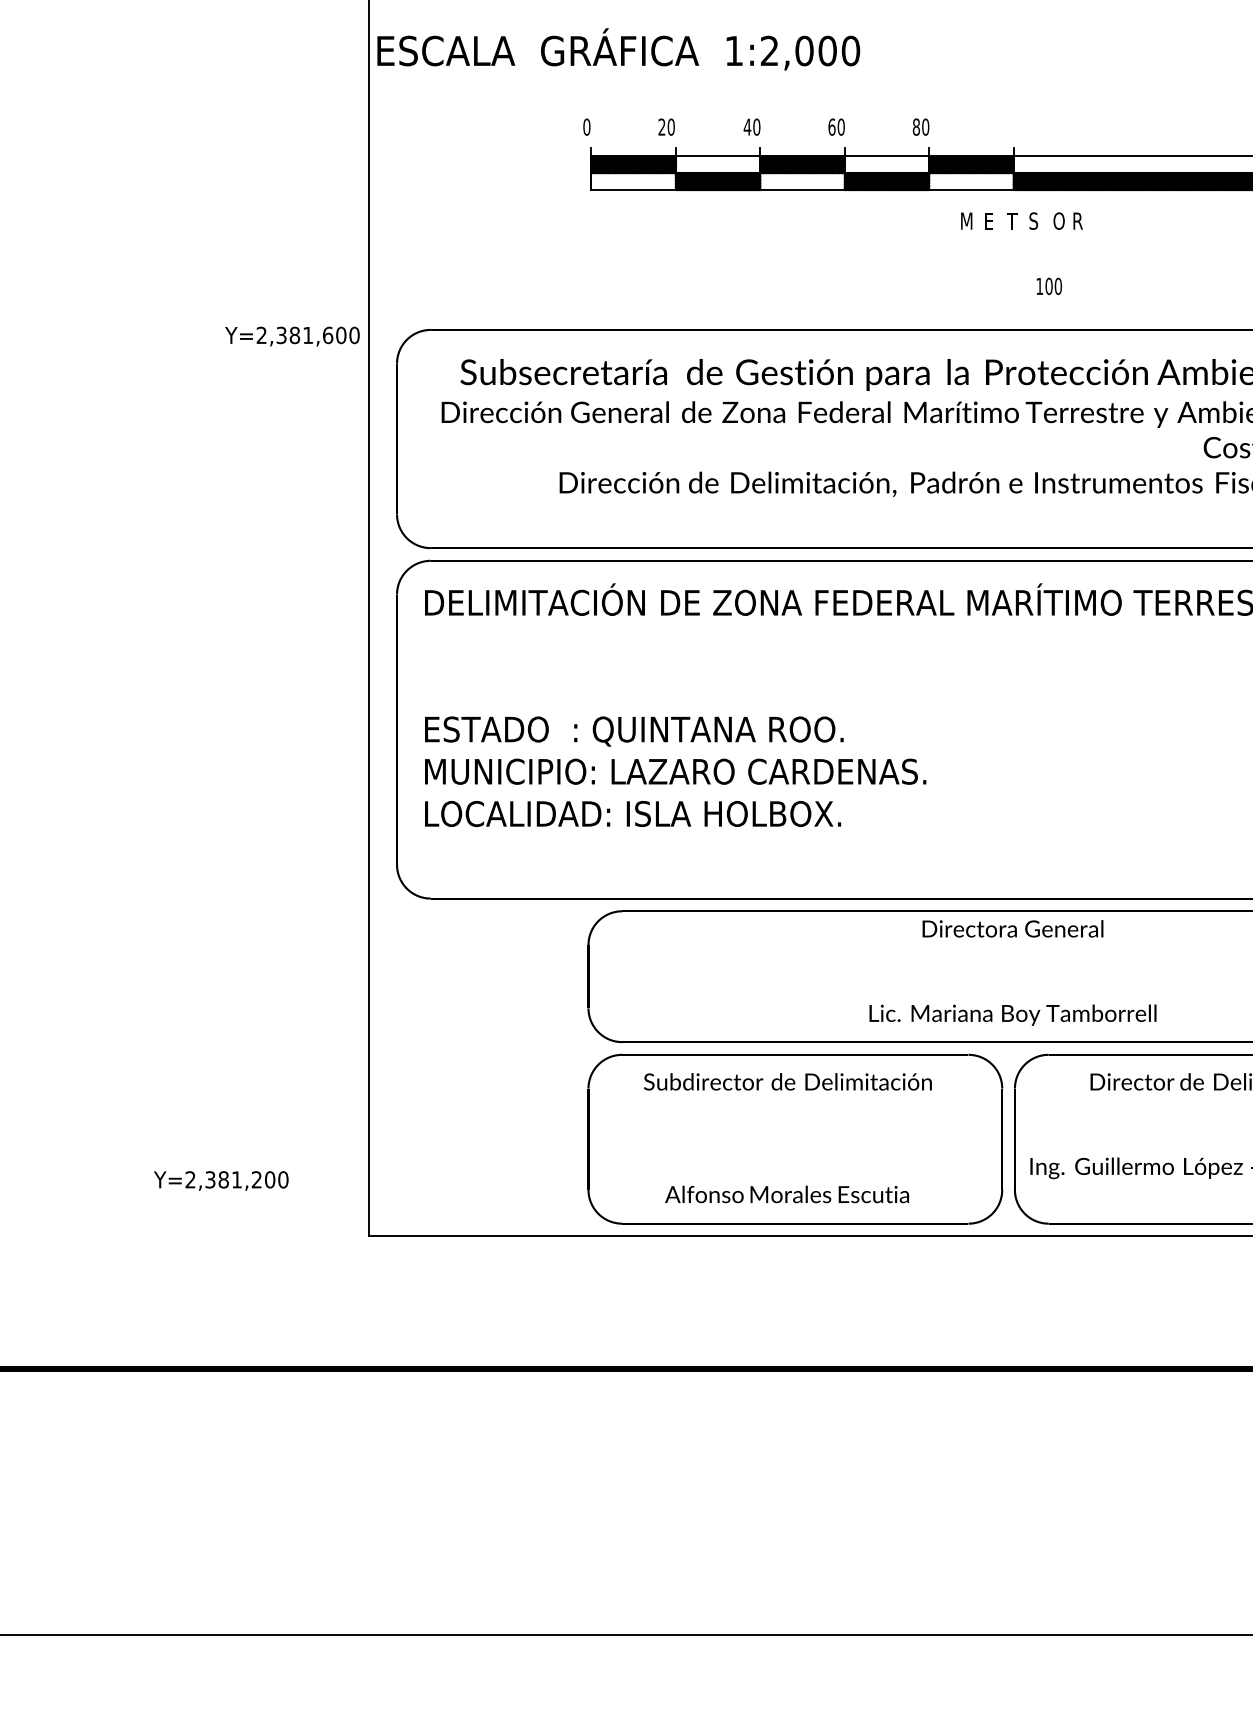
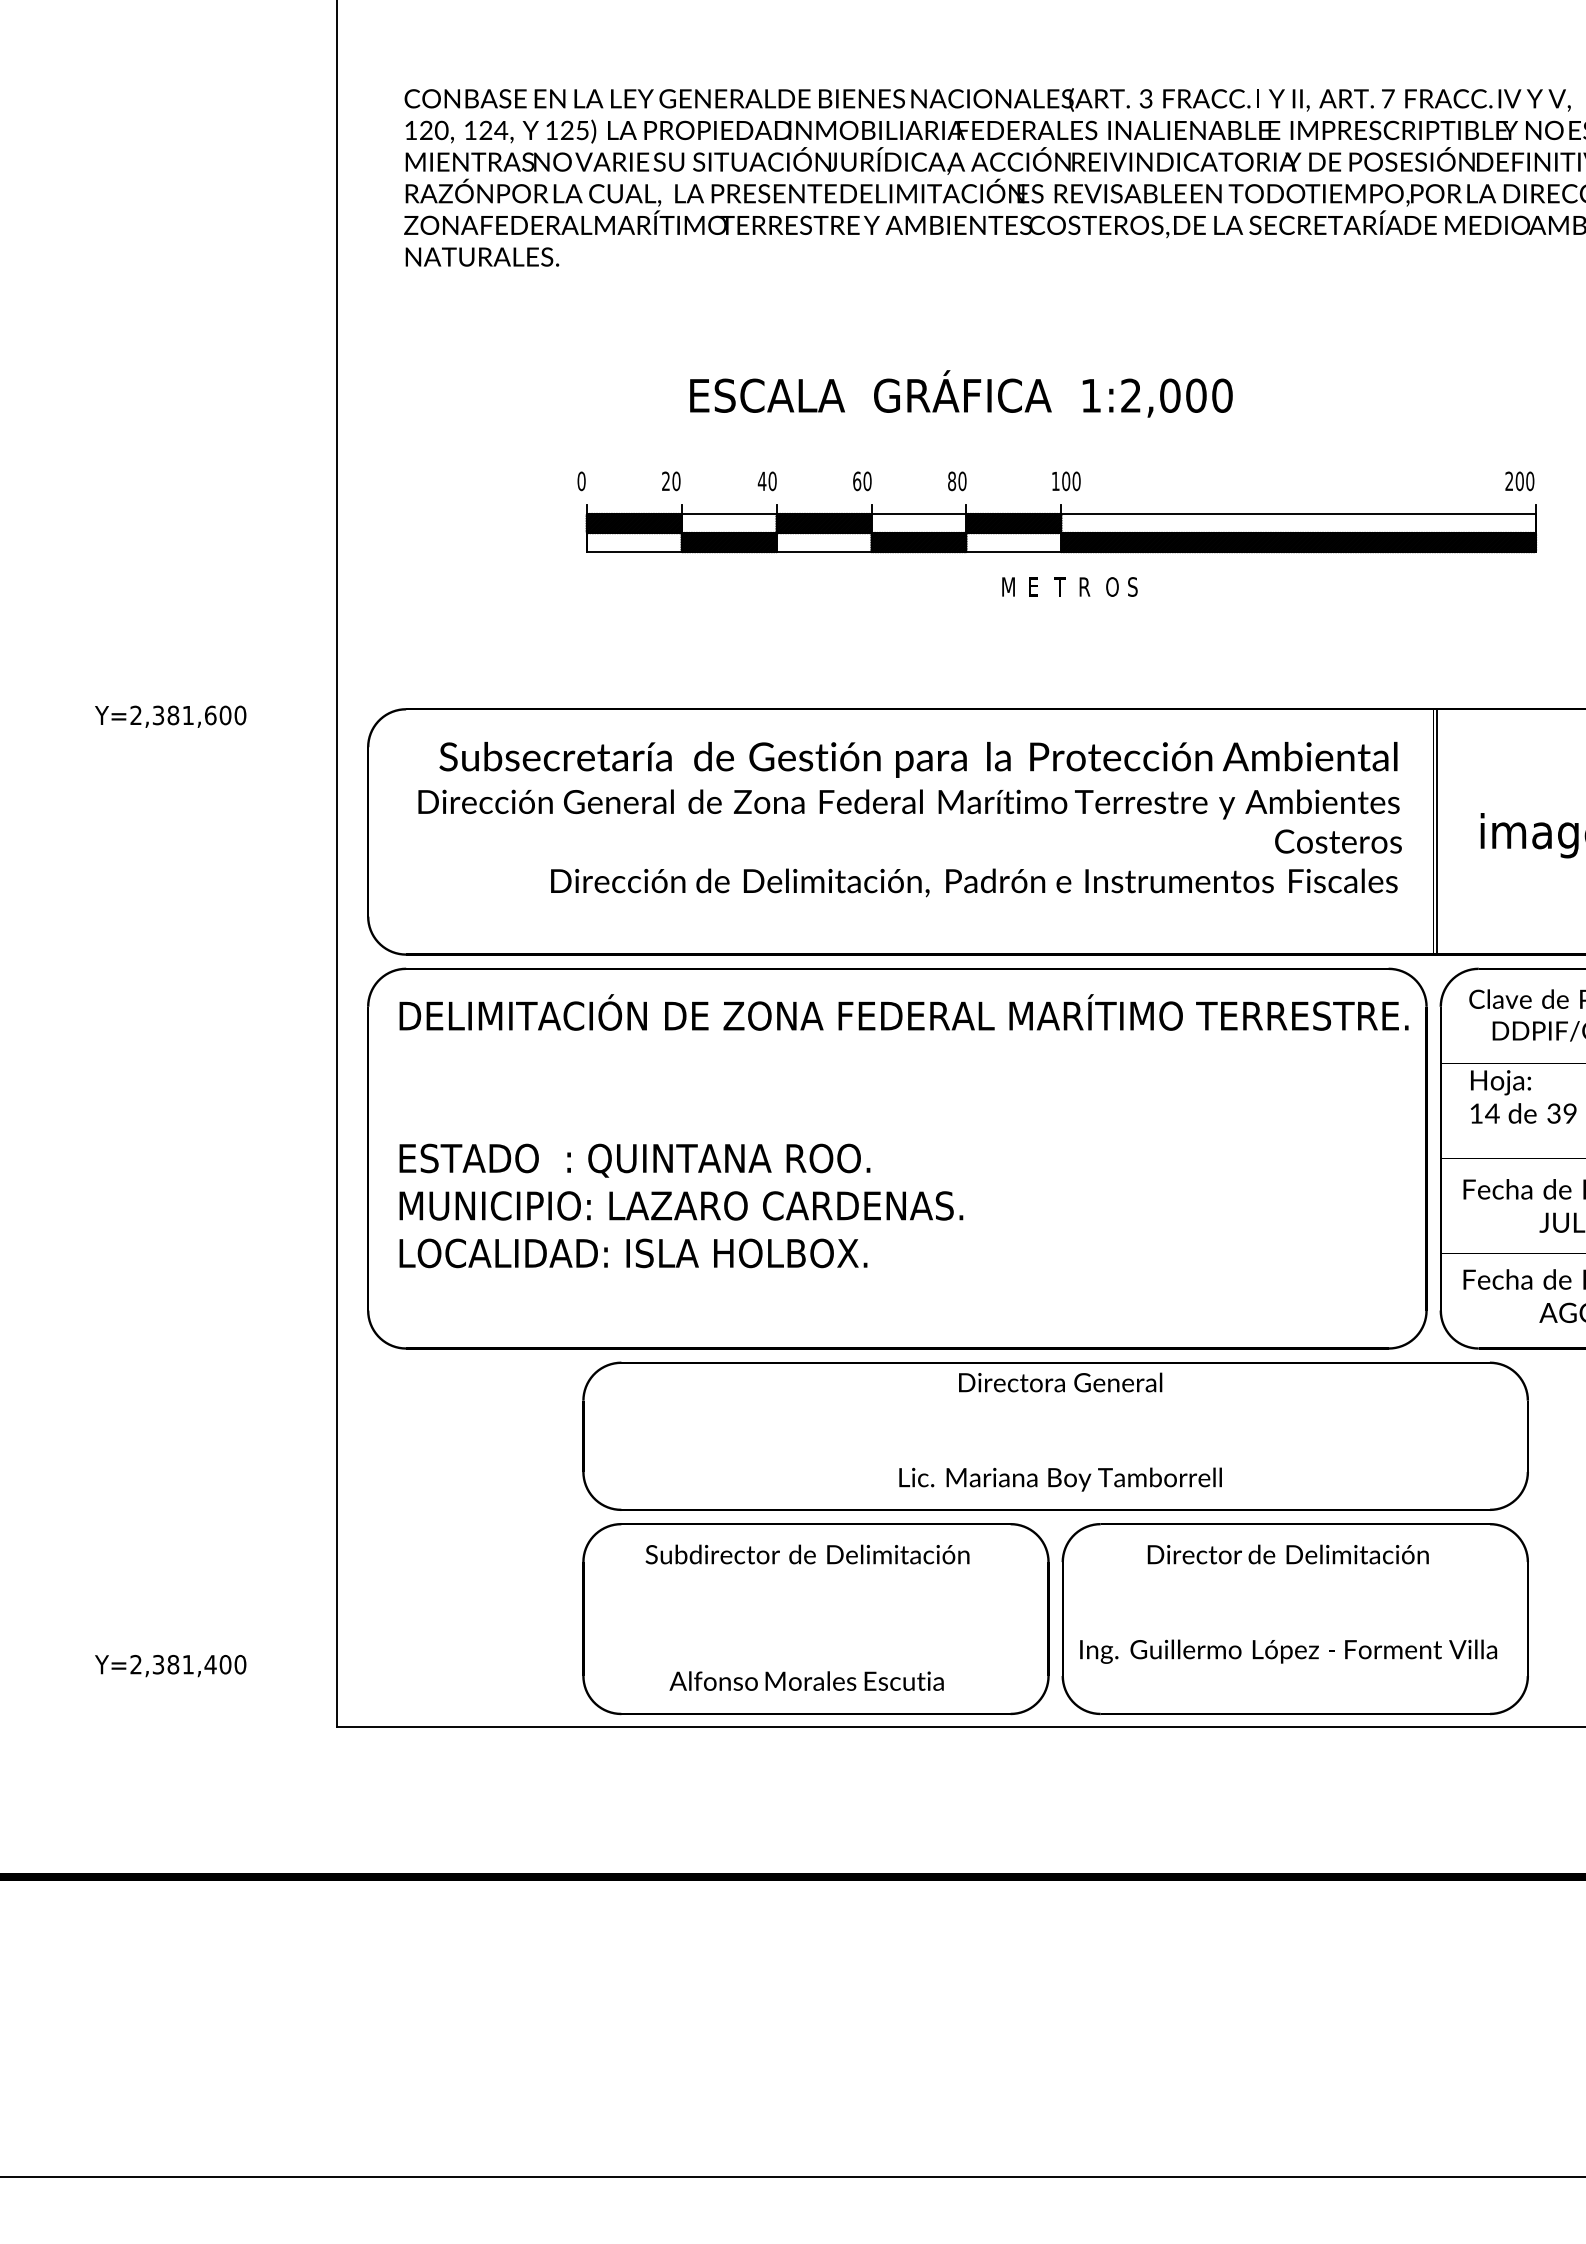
text: (618, 49) -> (961, 393), moved
text: (1034, 220) -> (1084, 586), S -> R
text: (1077, 220) -> (1133, 586), R -> S
text: (1049, 286) -> (1066, 481), moved
text: (292, 336) -> (170, 716), moved
text: (256, 1179) -> (210, 1664), Y=2,381,200 -> Y=2,381,400

